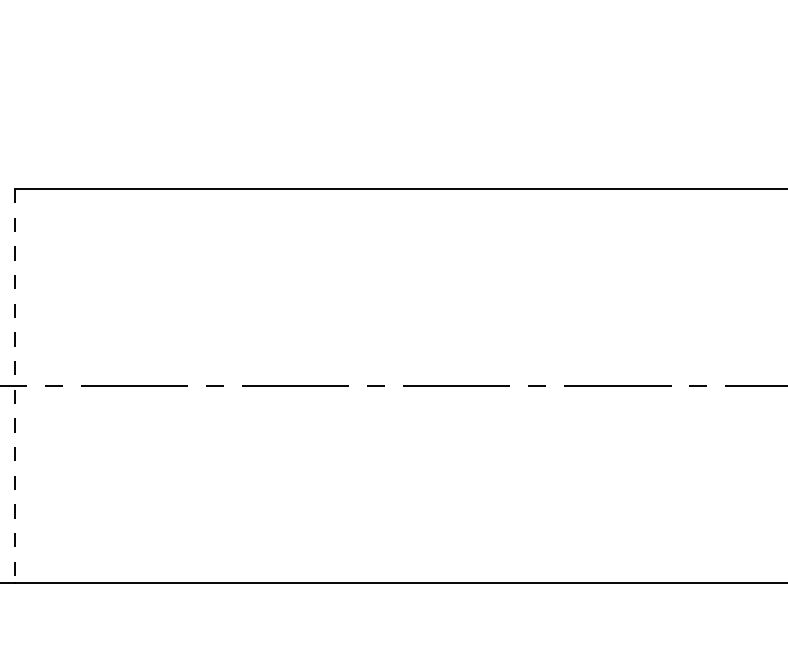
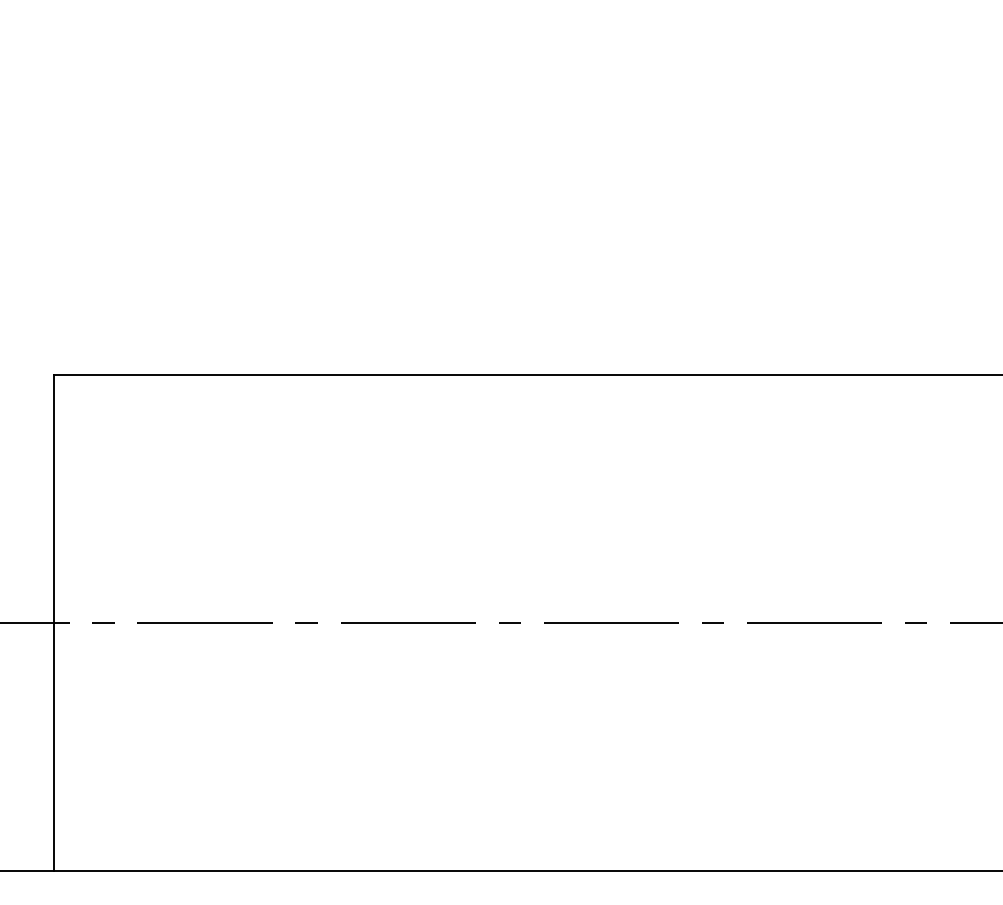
line: (14, 386) -> (54, 623), dashed -> solid

